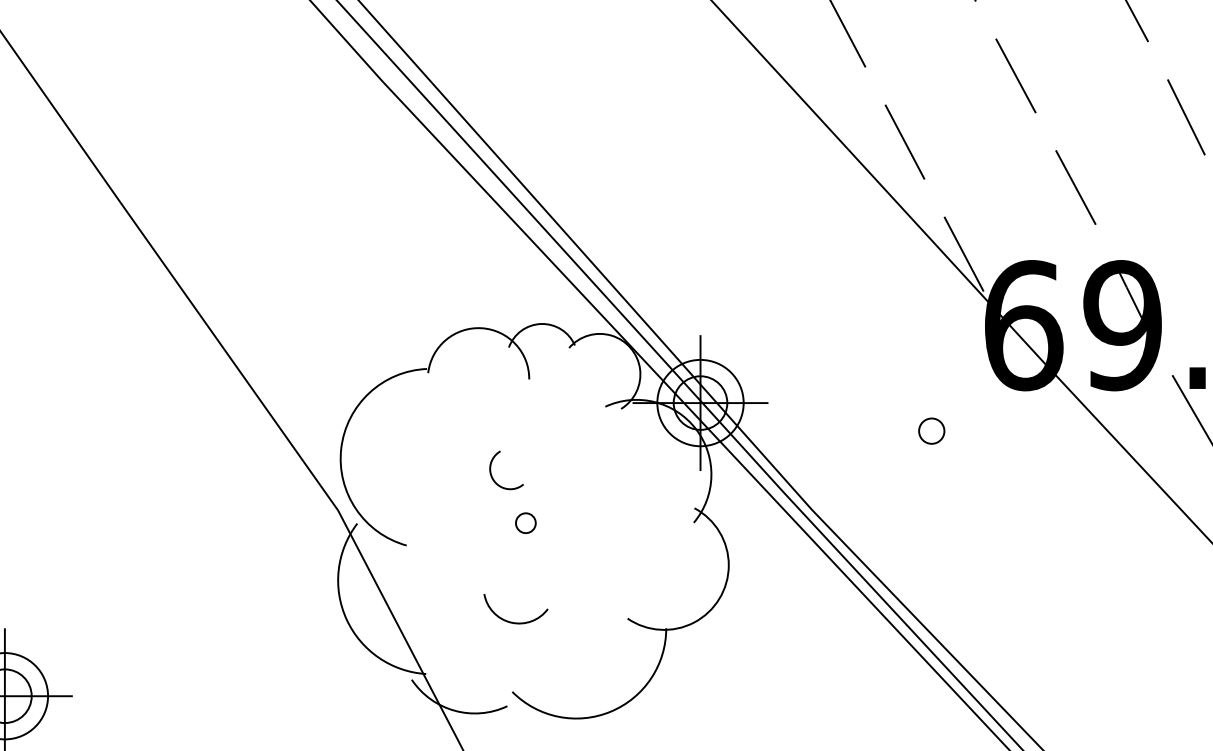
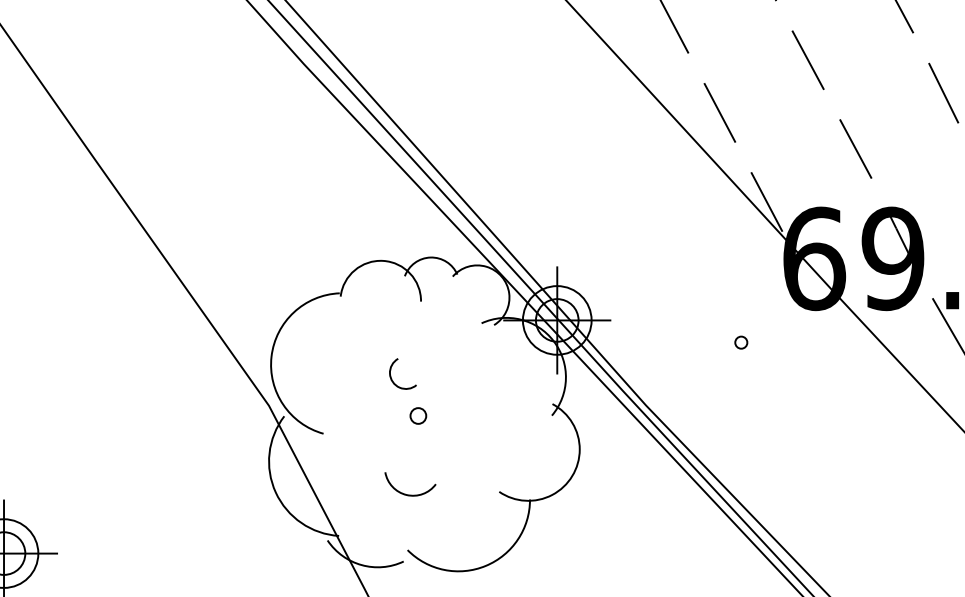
part: (932, 430) -> (741, 342), size x0.6

